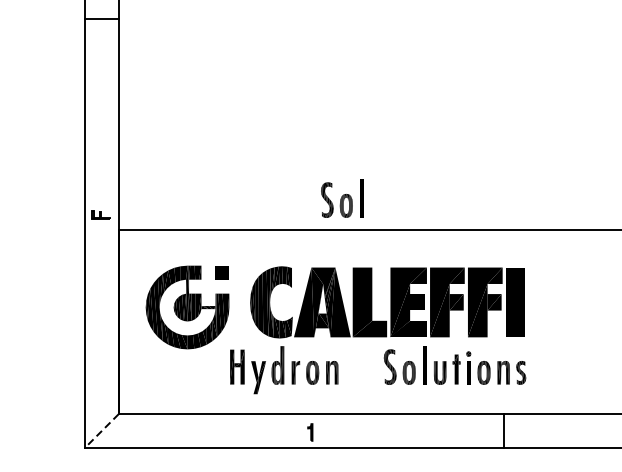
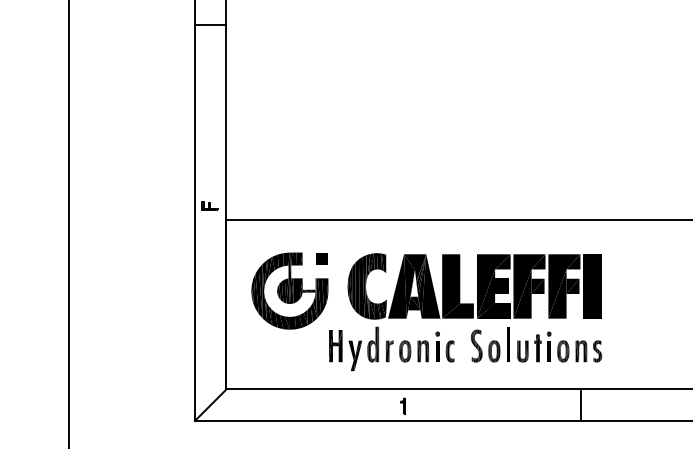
part: (341, 198) -> (431, 190), removed
part: (355, 367) -> (444, 346), added
line: (101, 431) -> (210, 405), dashed -> solid

